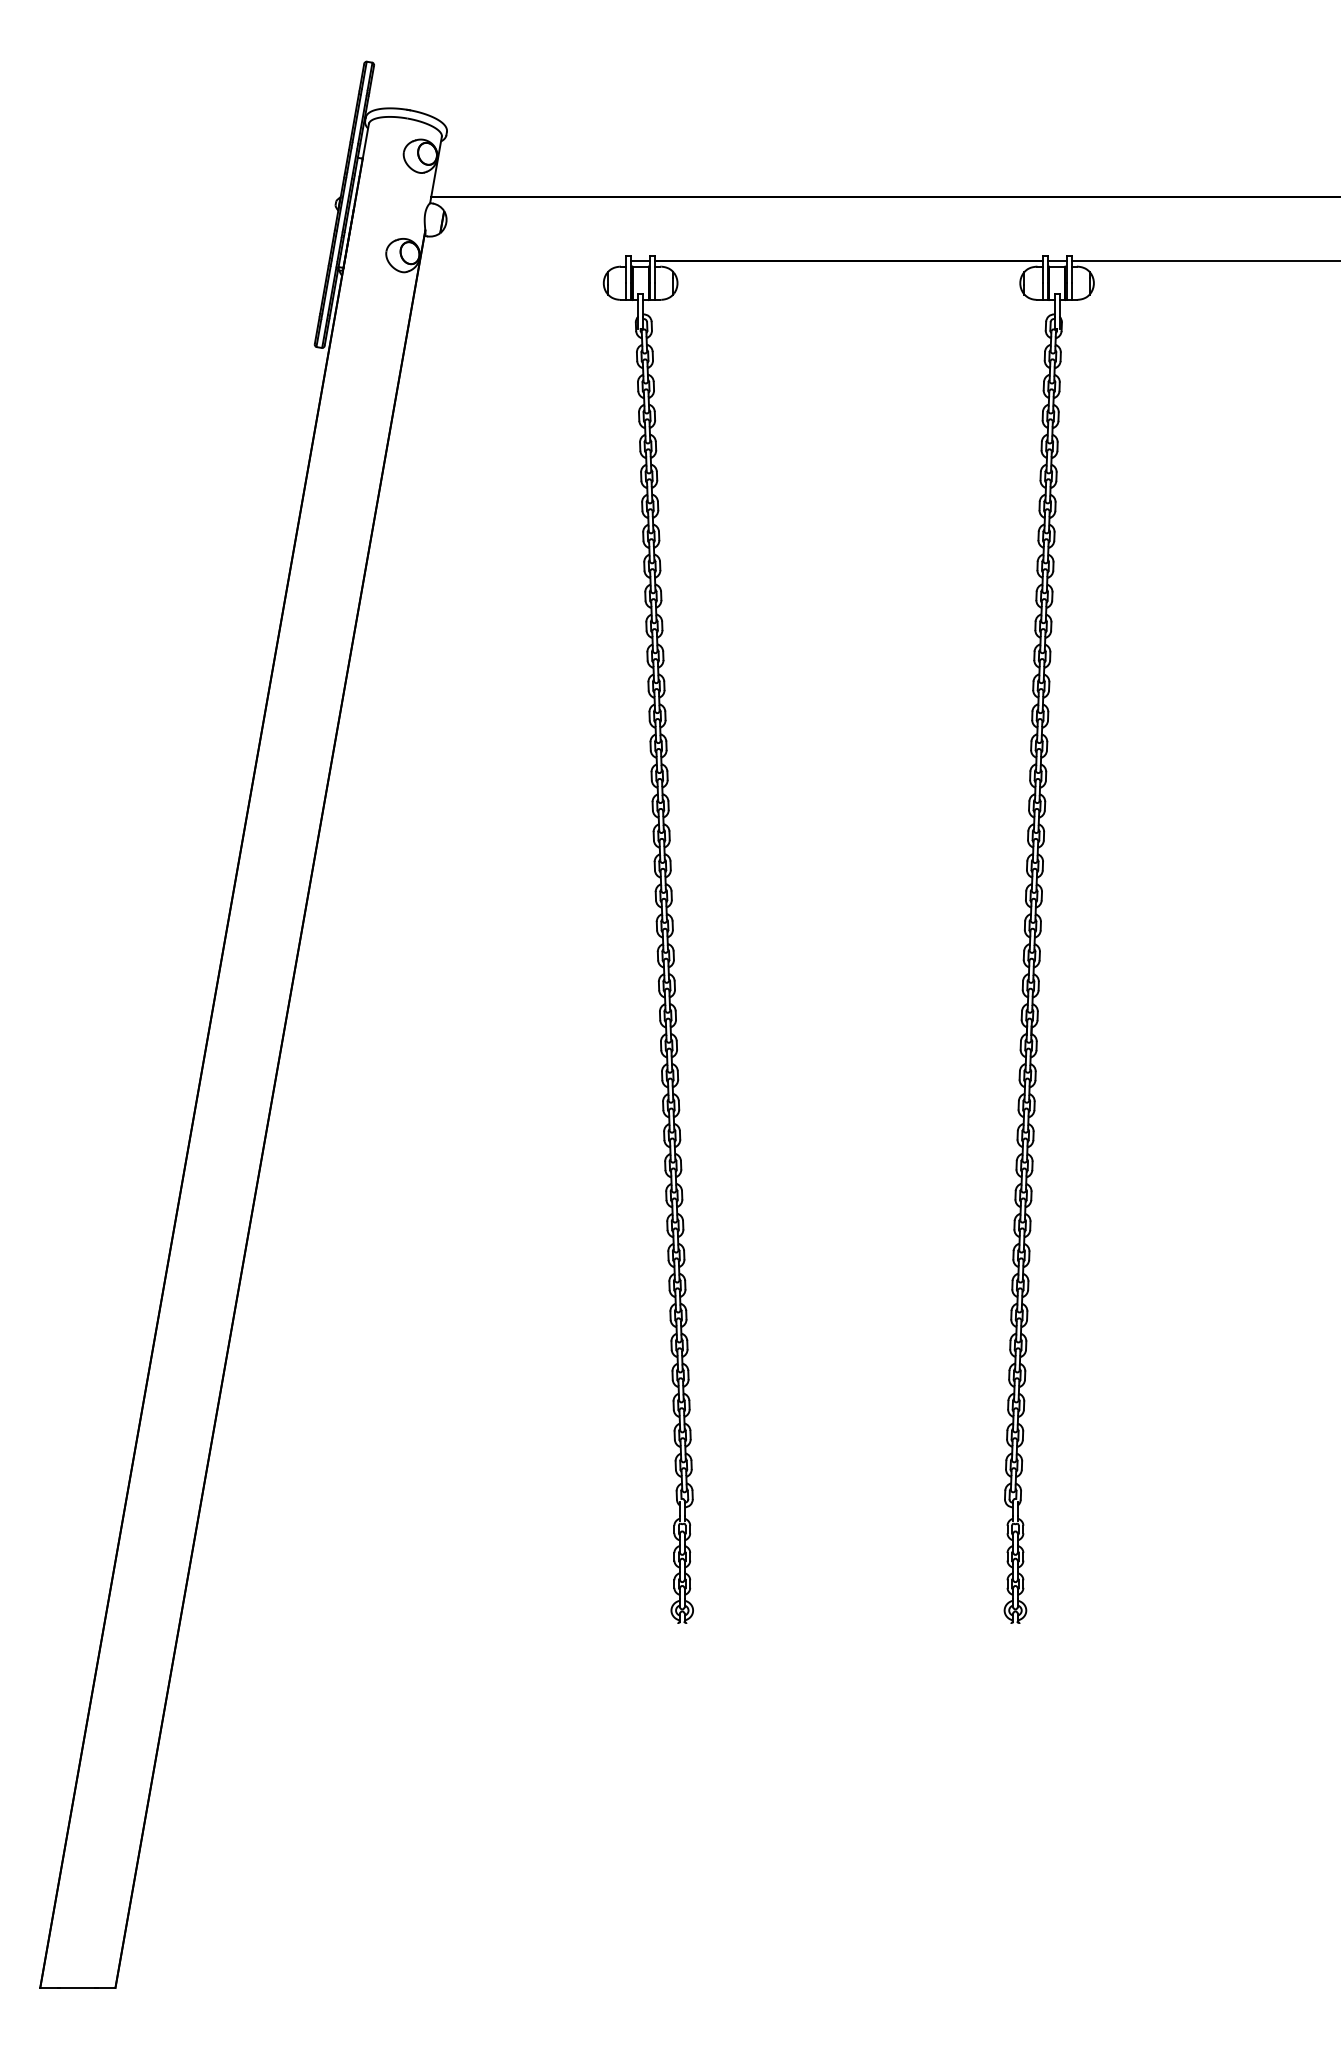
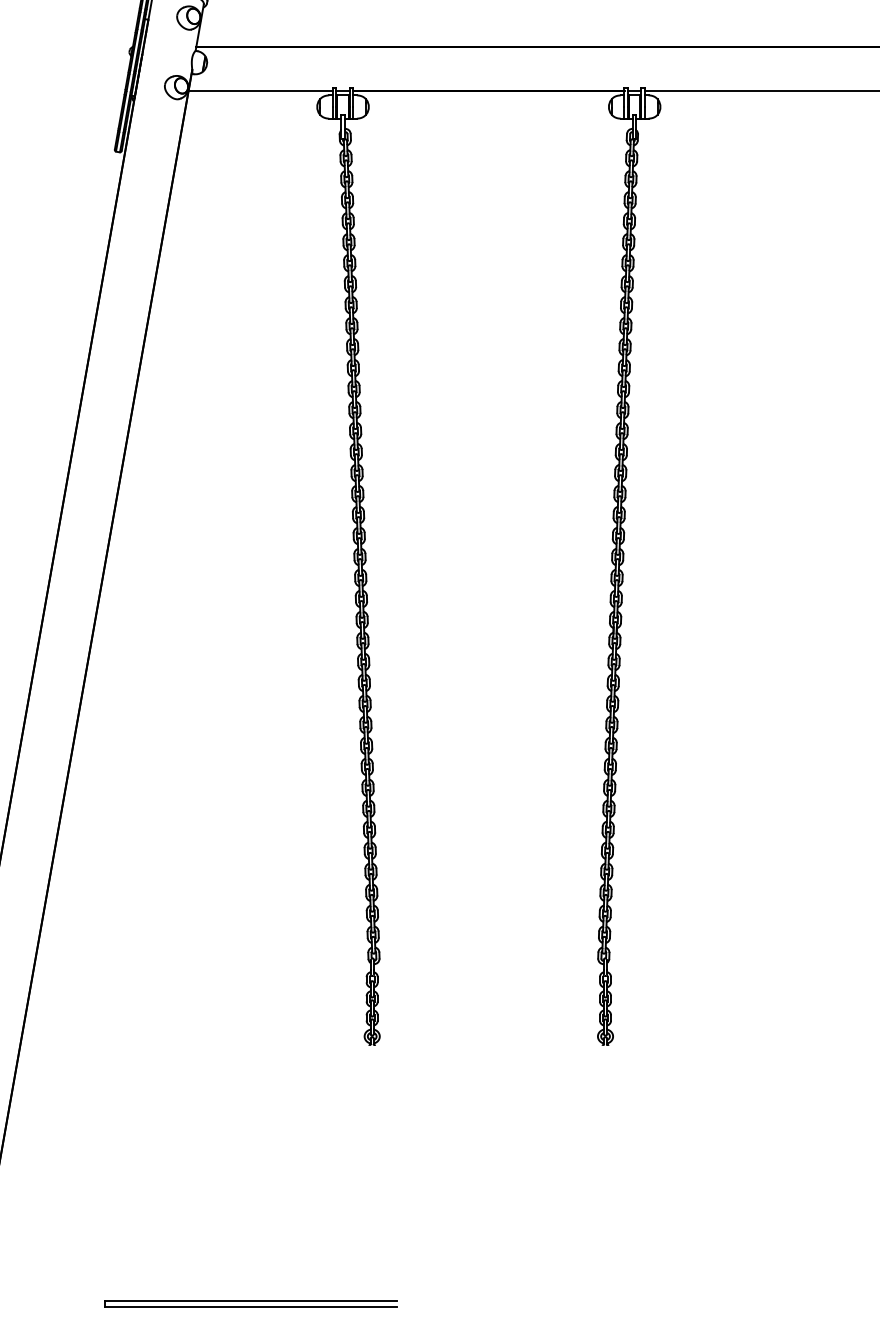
line: (523, 260) -> (261, 91), added
part: (509, 1991) -> (251, 1303), added

